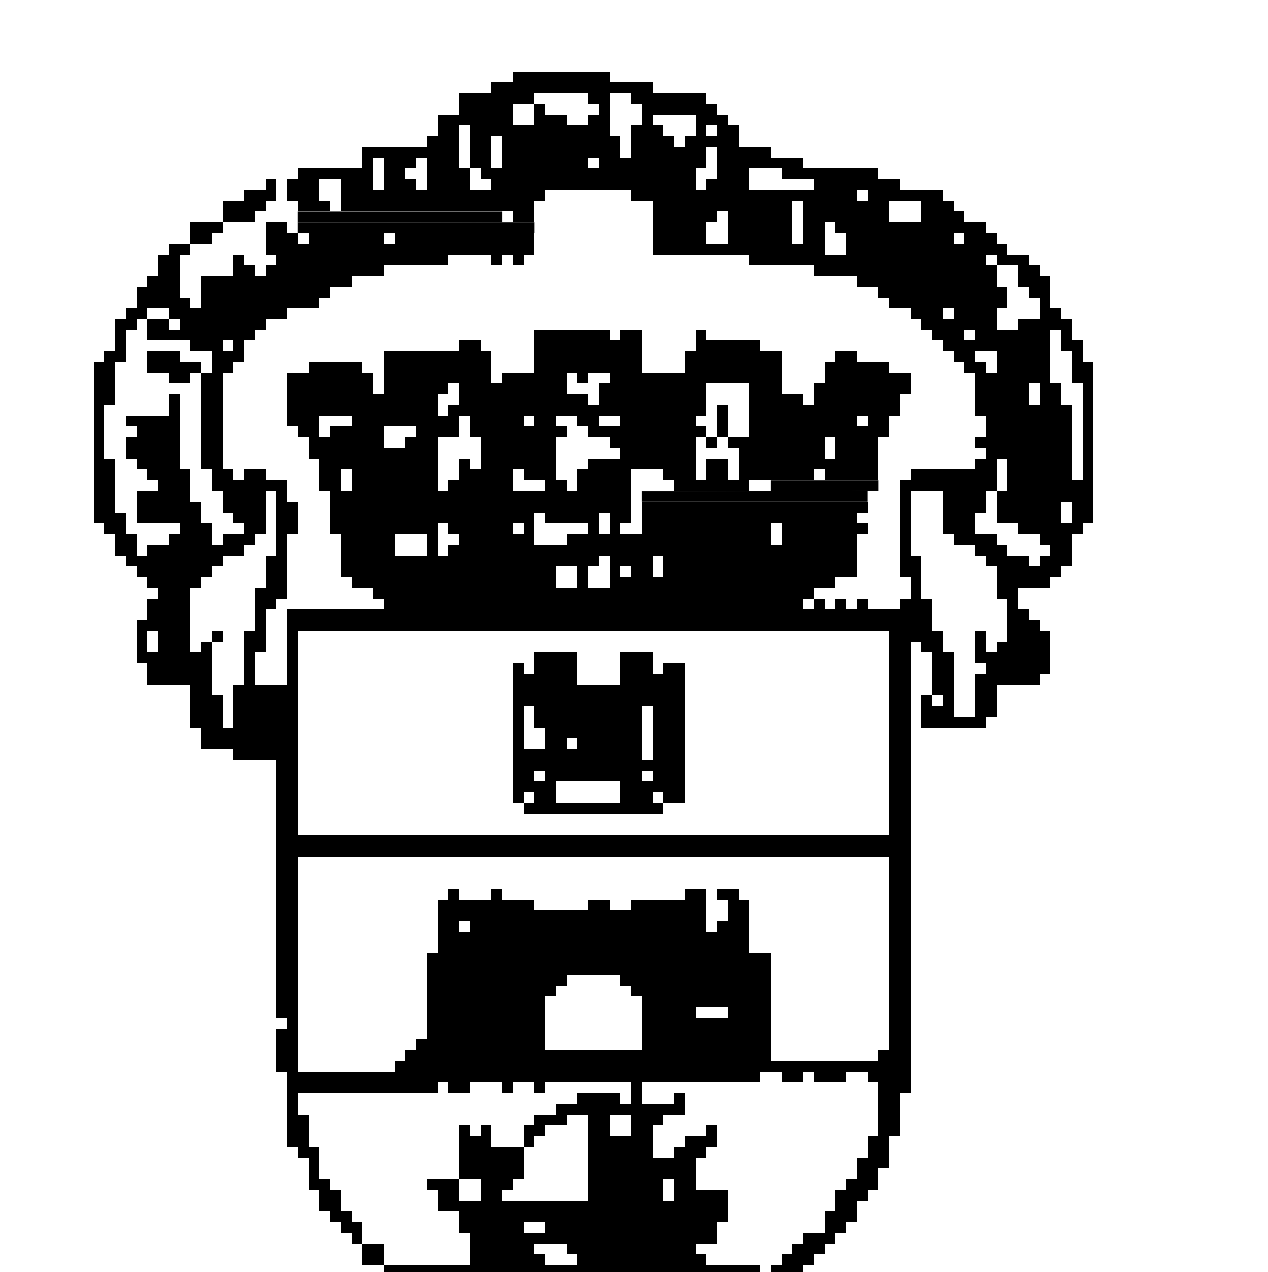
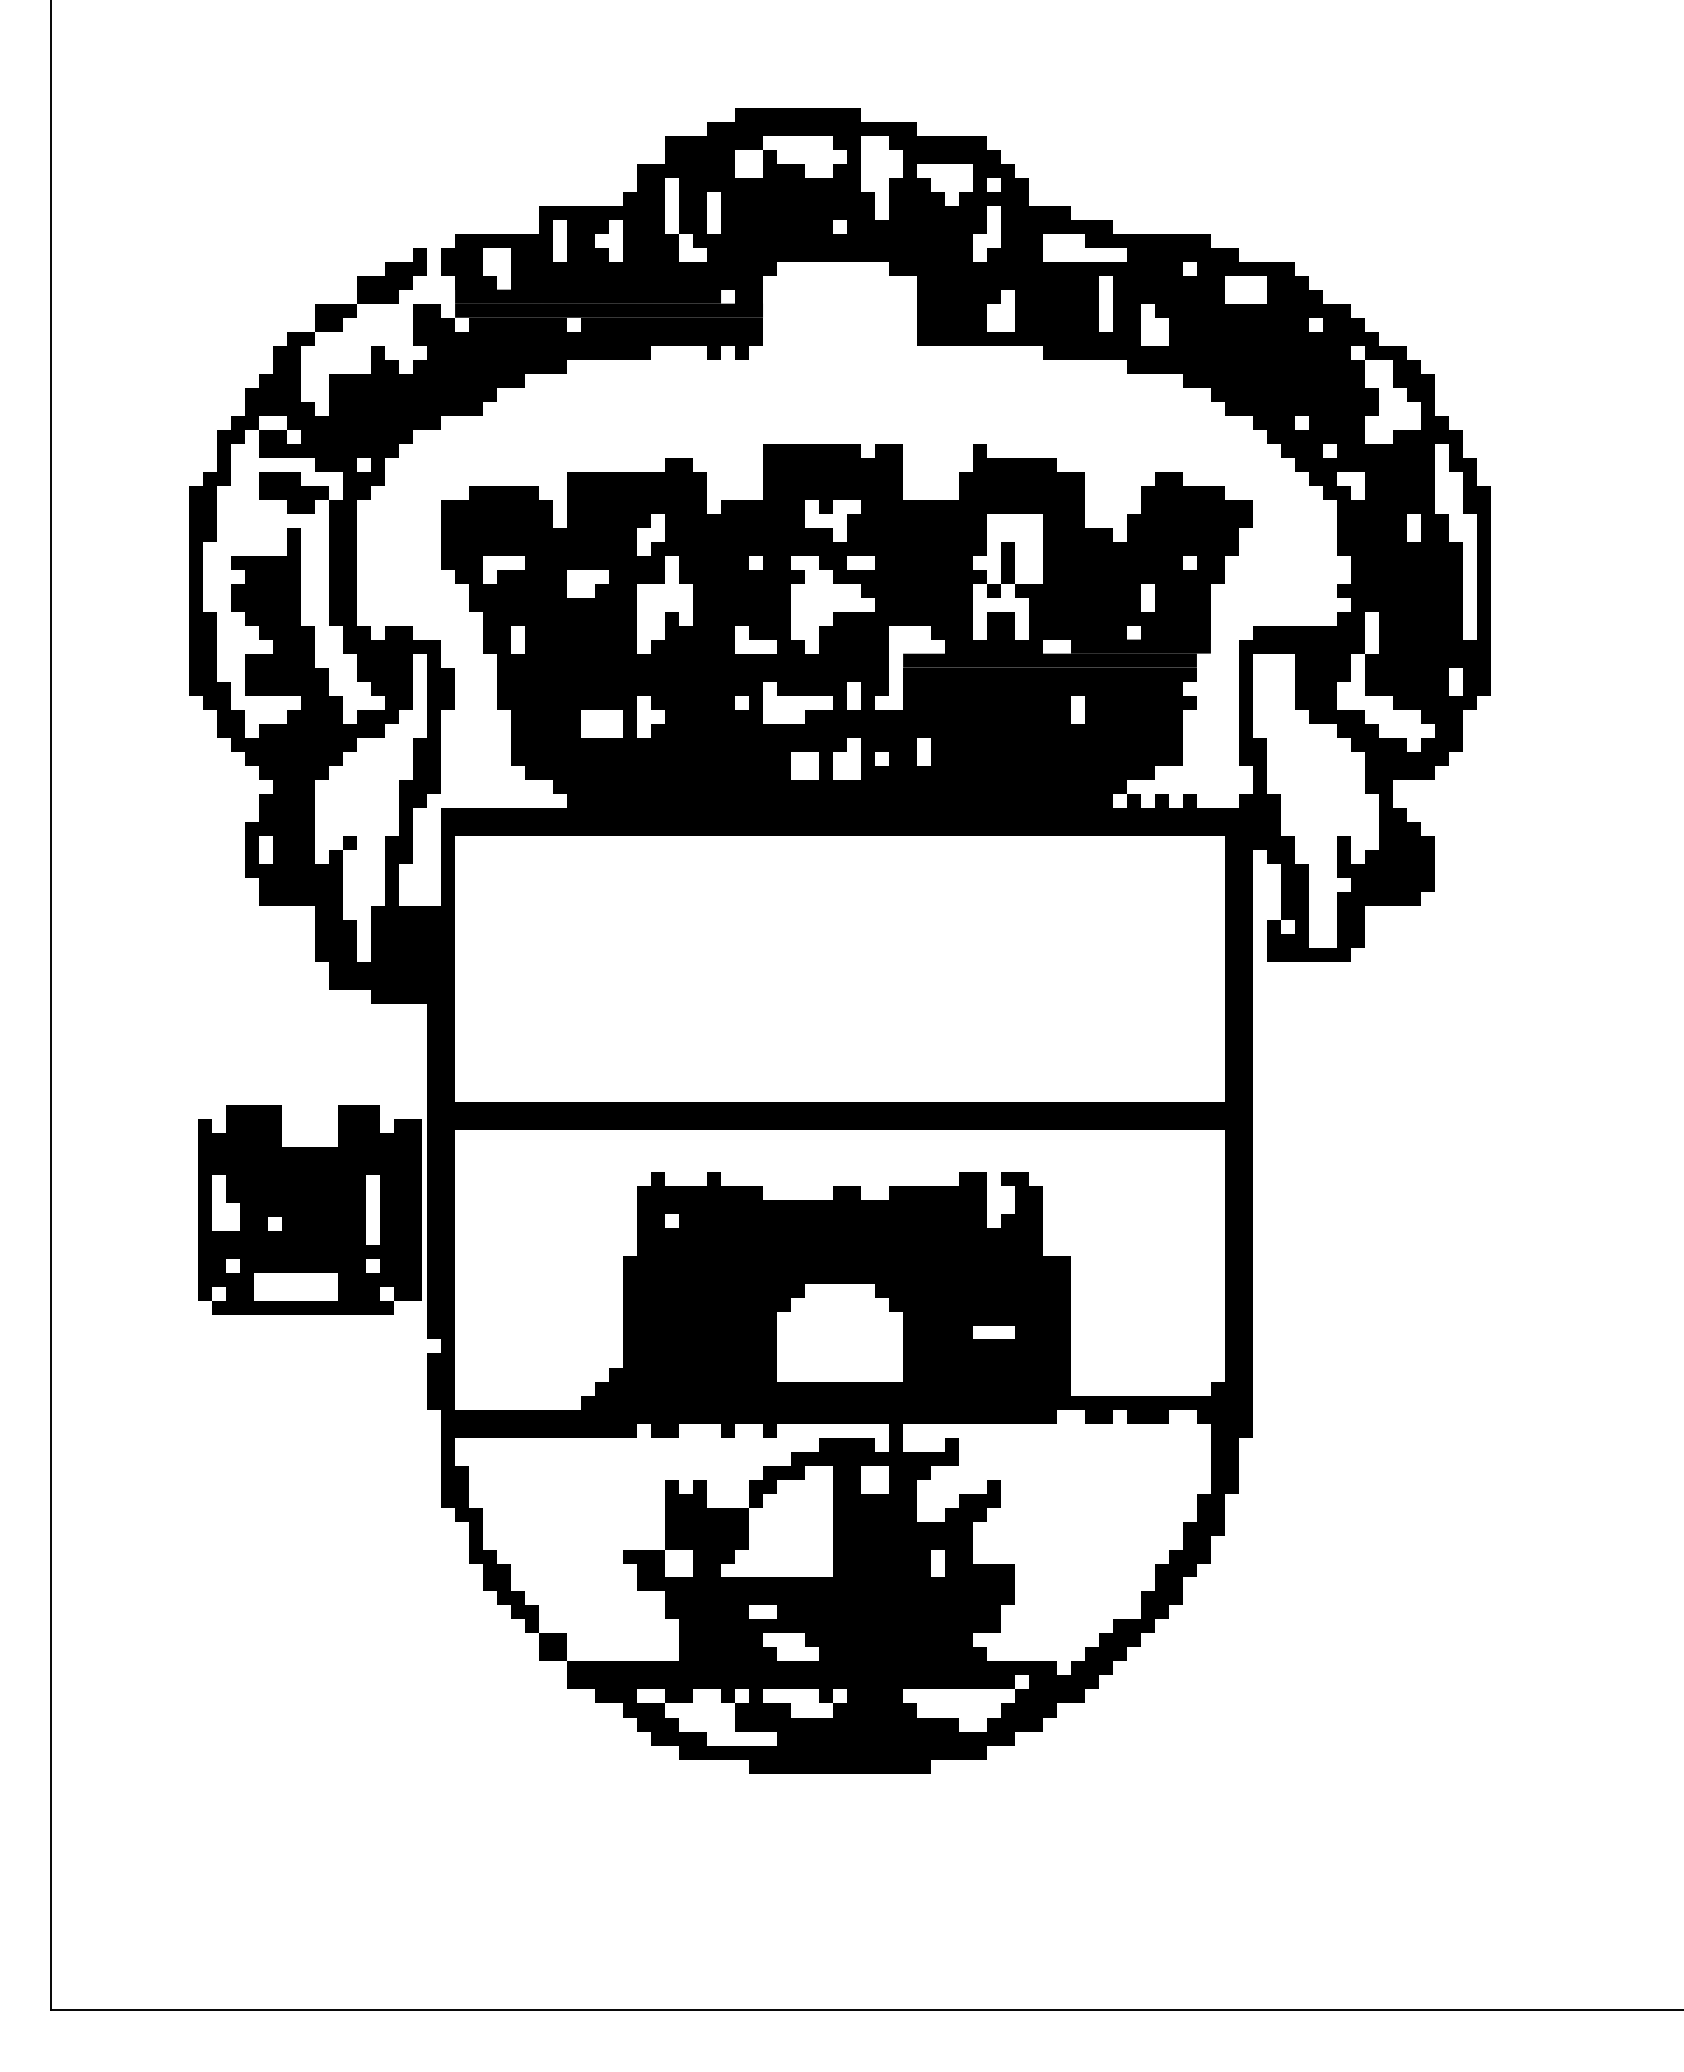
part: (598, 732) -> (309, 1209), moved

